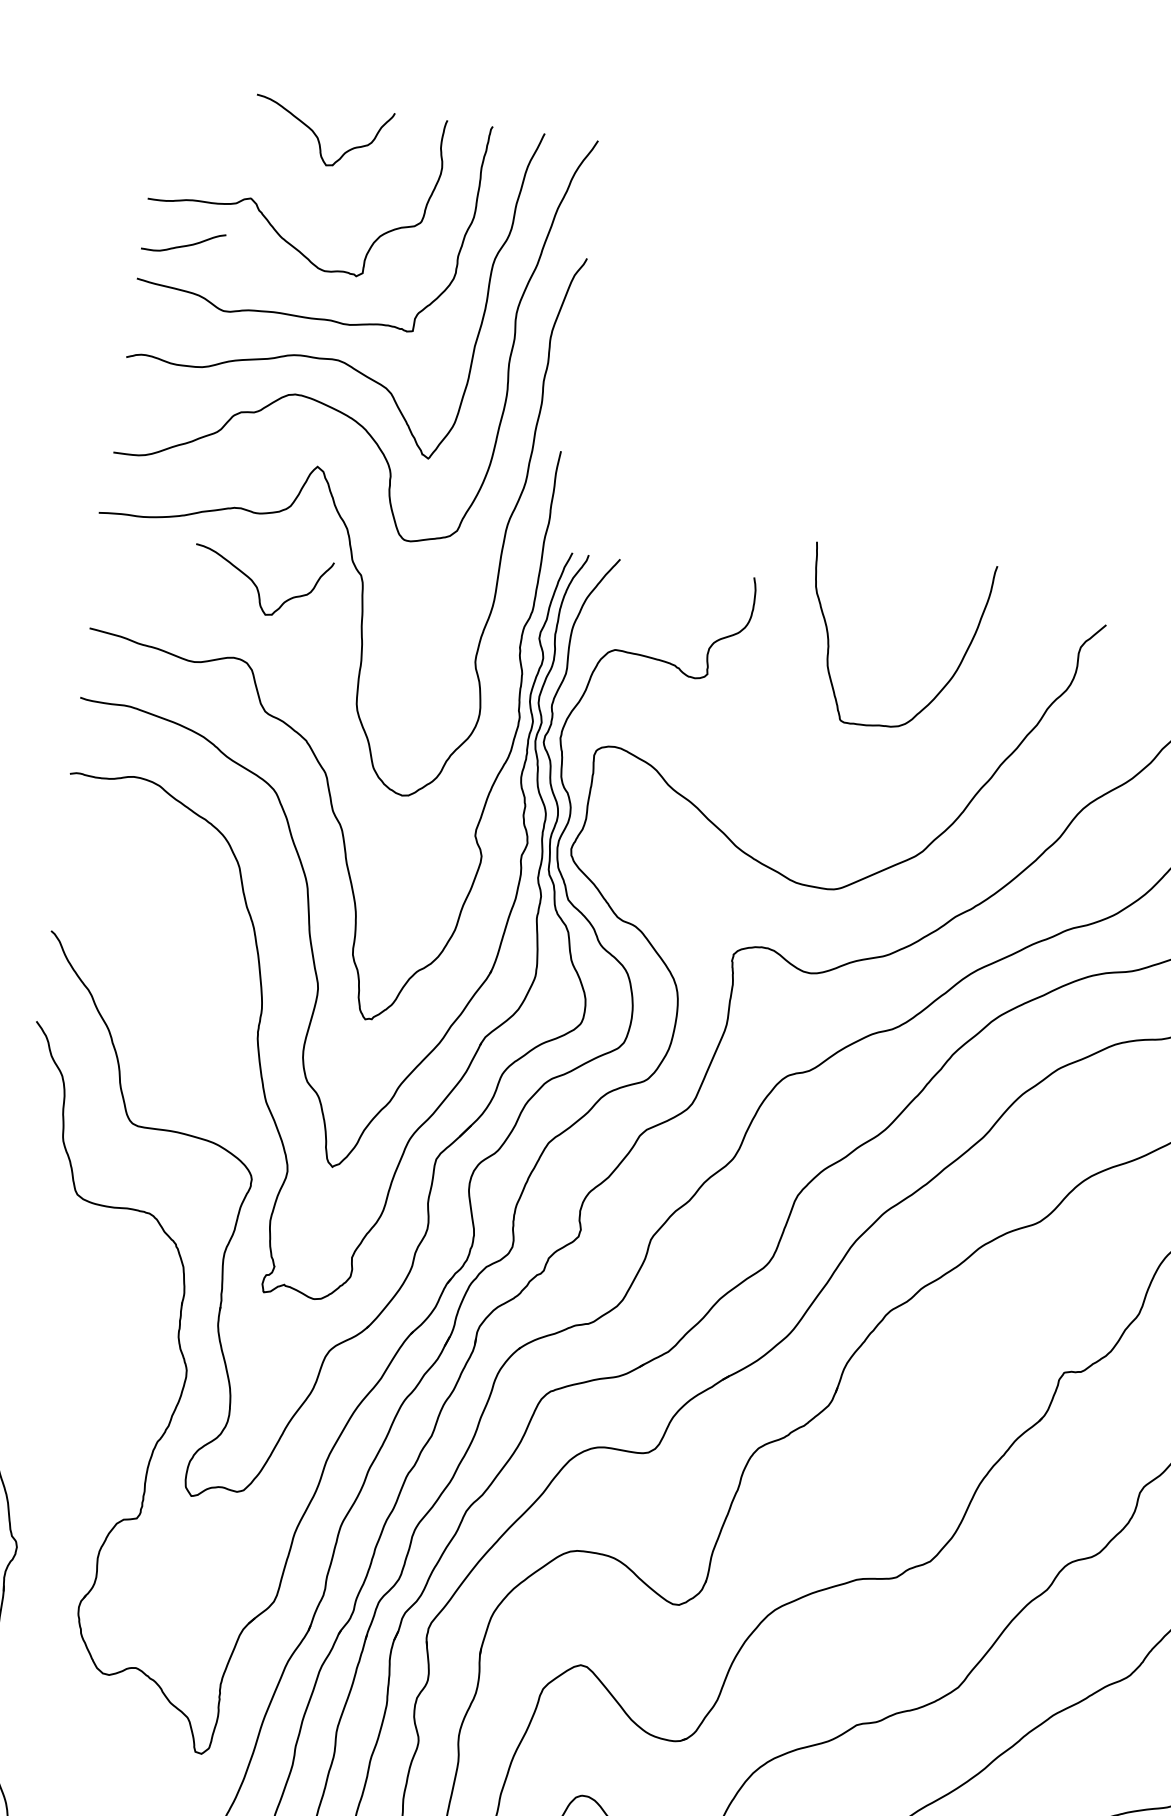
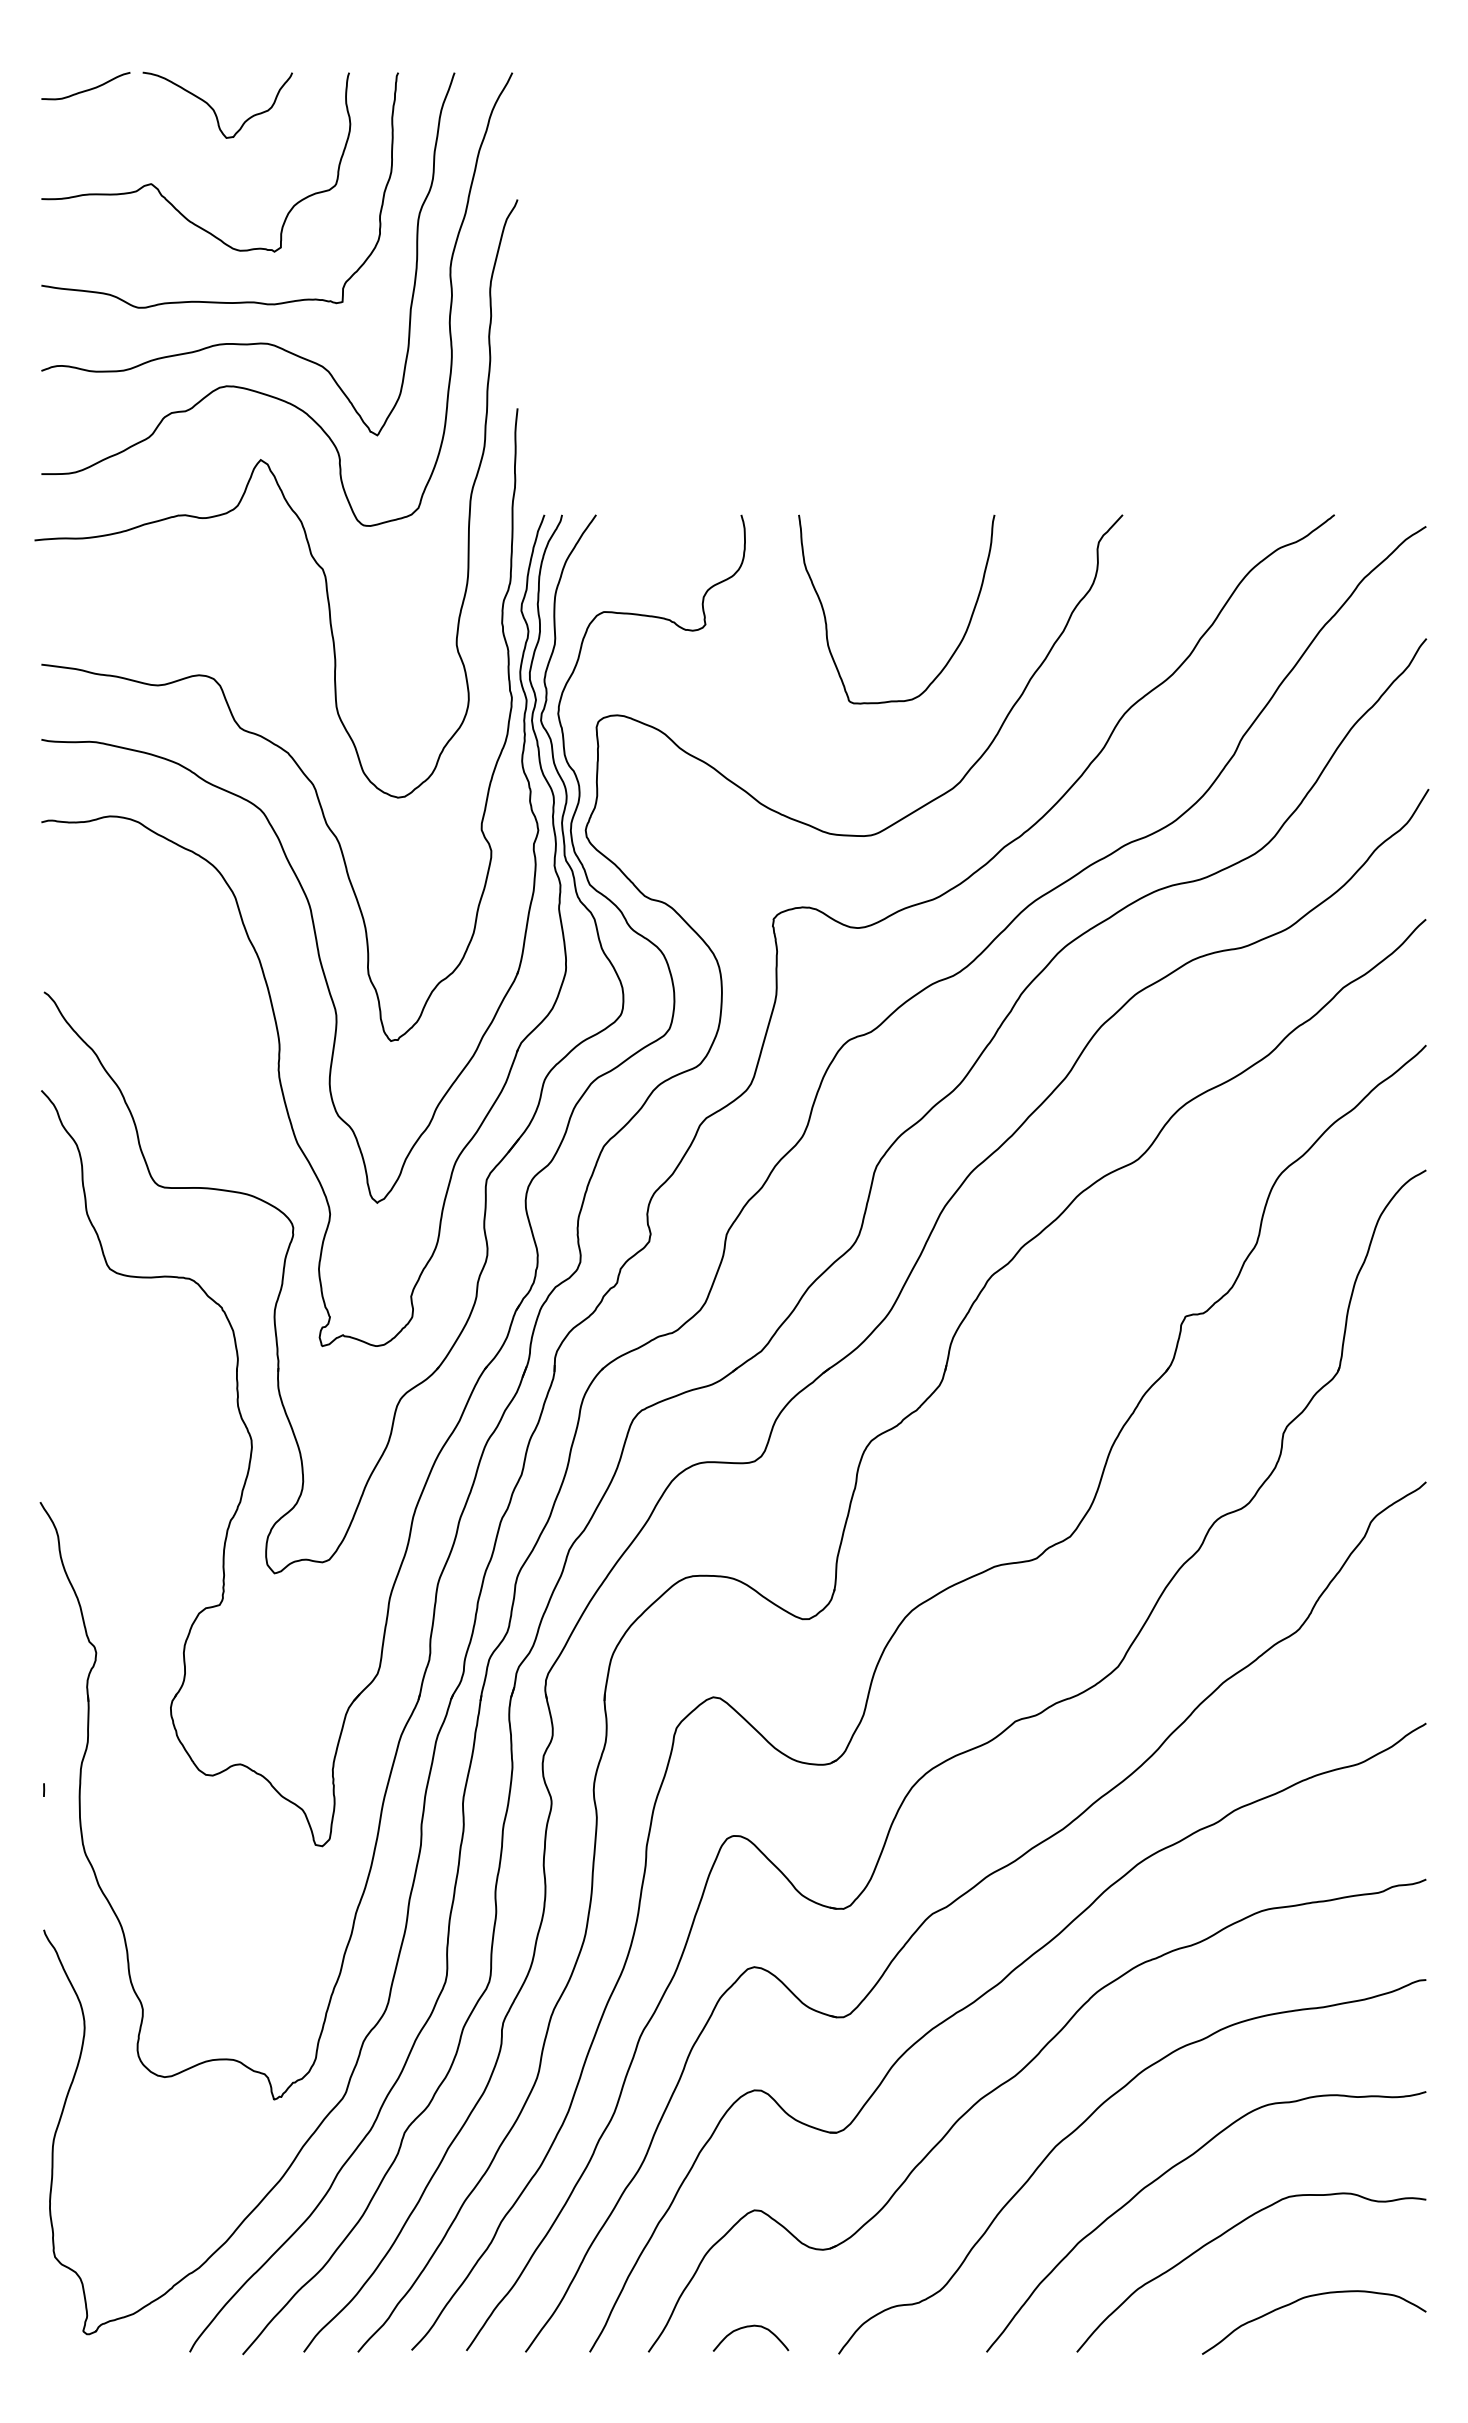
curve: (183, 245) -> (86, 89), moved
curve: (257, 585) -> (213, 595), removed
curve: (829, 640) -> (826, 618), moved

